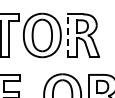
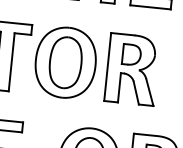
line: (68, 35) -> (107, 67), dashed -> solid

